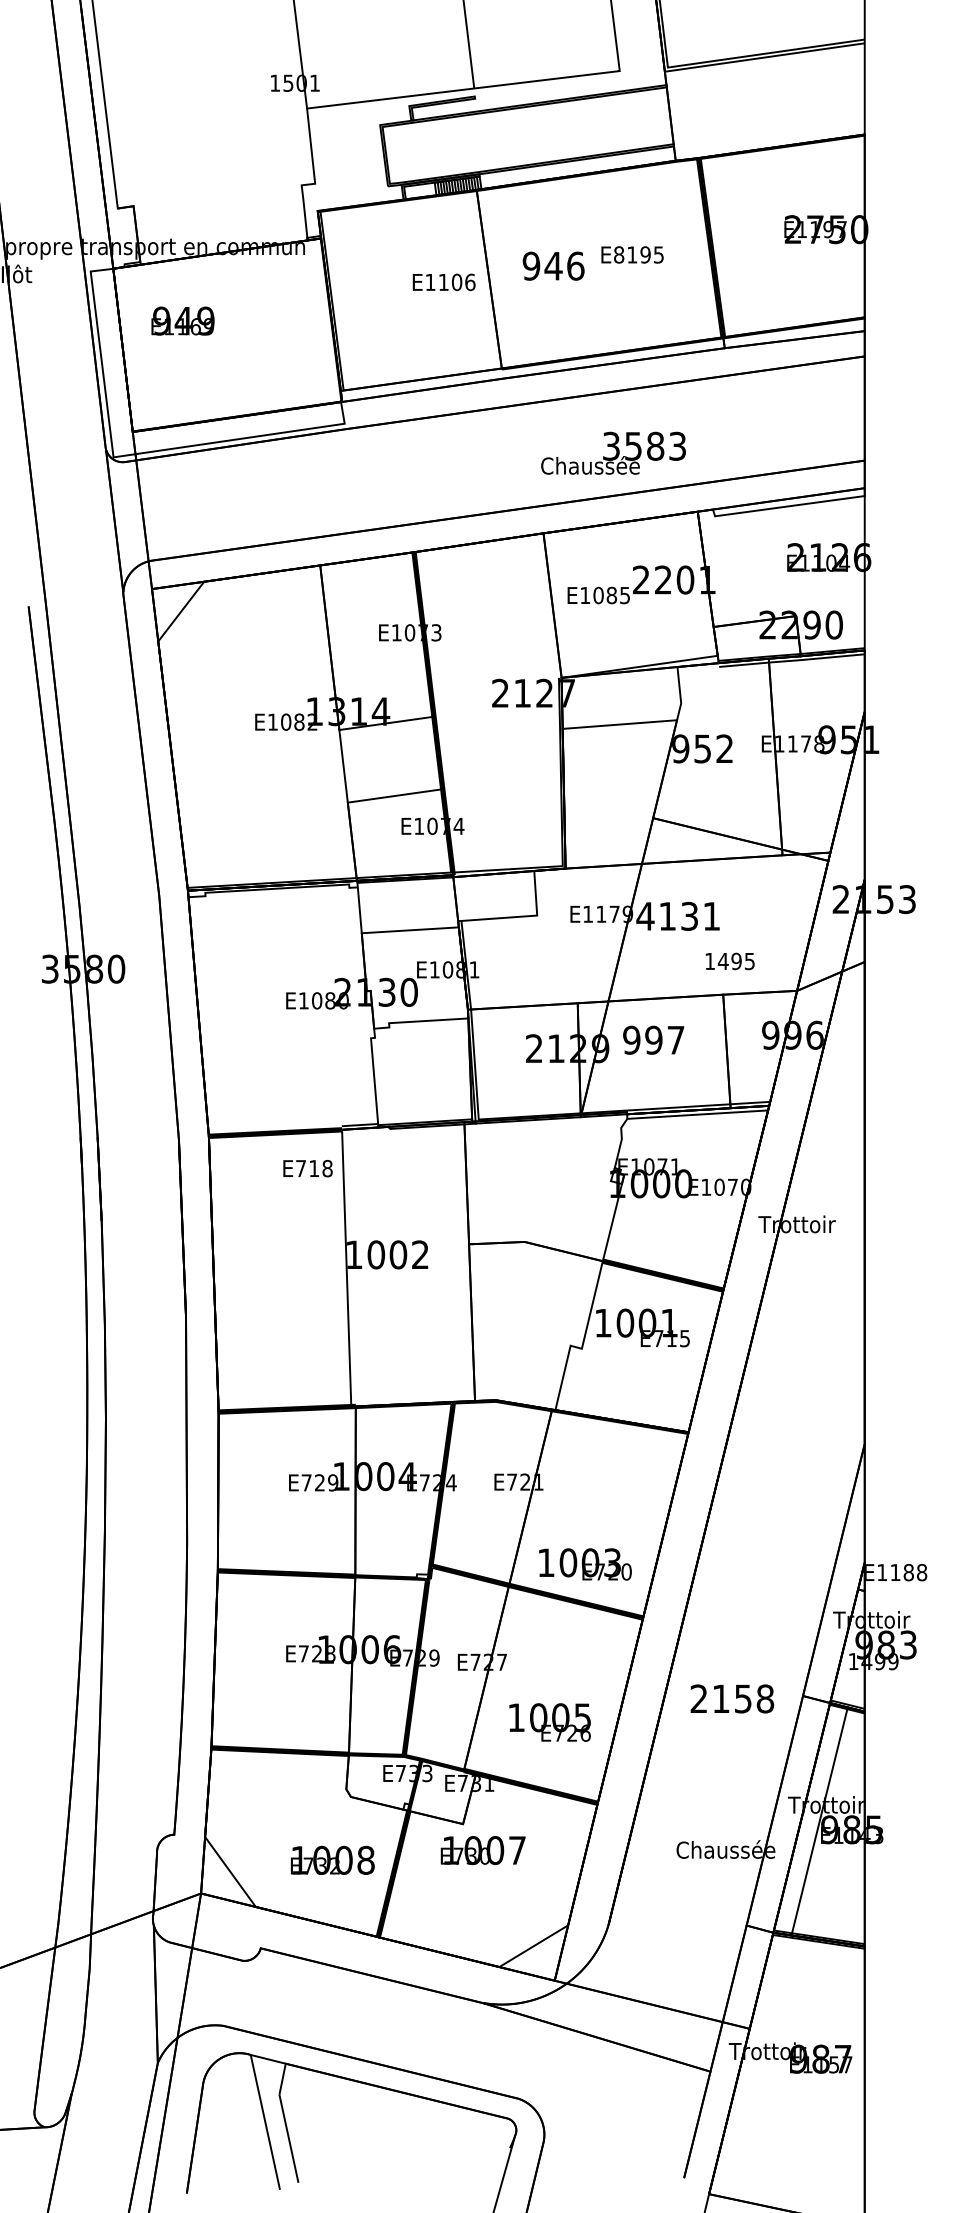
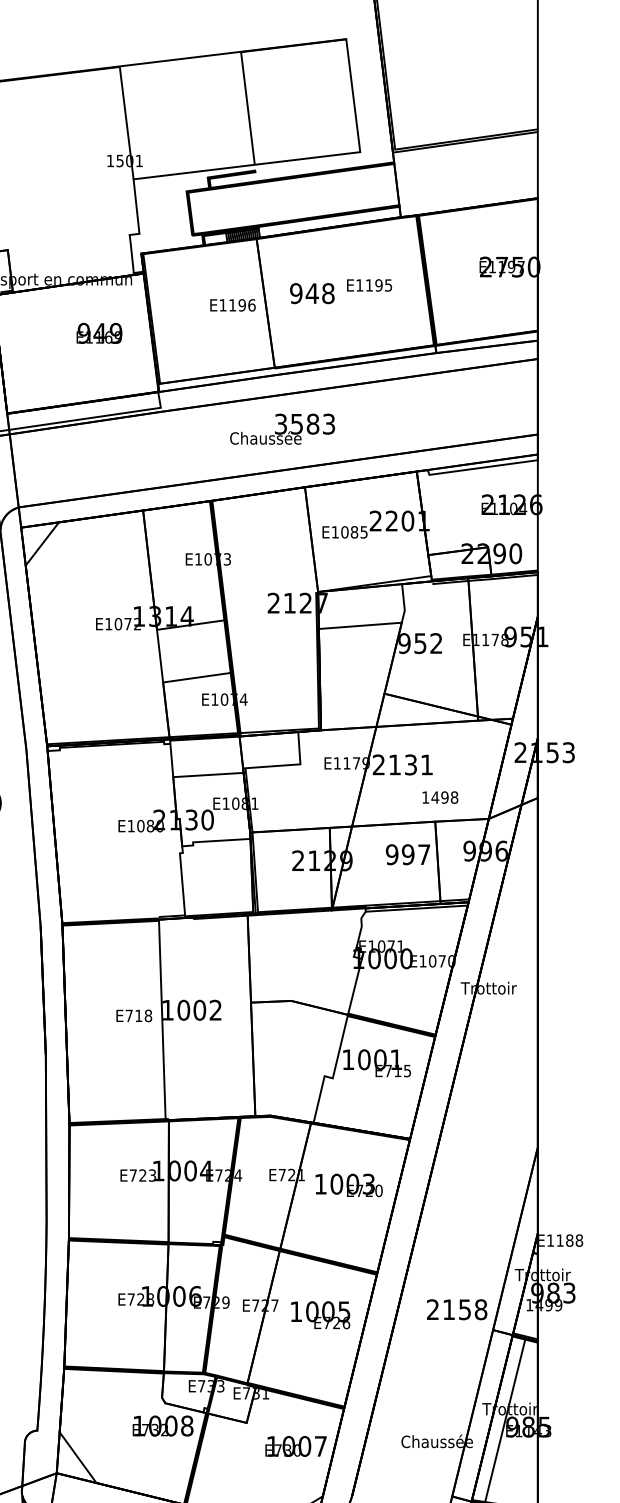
text: (619, 254) -> (360, 285), E8195 -> E1195
text: (575, 265) -> (328, 293), 946 -> 948
text: (456, 282) -> (241, 305), E1106 -> E1196
text: (182, 320) -> (99, 332), moved
text: (613, 452) -> (282, 428), moved
text: (299, 721) -> (128, 623), E1082 -> E1072
text: (645, 915) -> (378, 764), 4131 -> 2131
text: (749, 961) -> (454, 797), 1495 -> 1498
text: (653, 1039) -> (407, 854), moved
text: (307, 1168) -> (133, 1015), moved
text: (333, 1482) -> (152, 1175), E729 -> E723
text: (585, 1564) -> (349, 1185), moved
text: (732, 1698) -> (457, 1309), moved
text: (549, 1722) -> (320, 1315), moved
text: (482, 1850) -> (295, 1446), moved
text: (332, 1859) -> (162, 1425), moved

